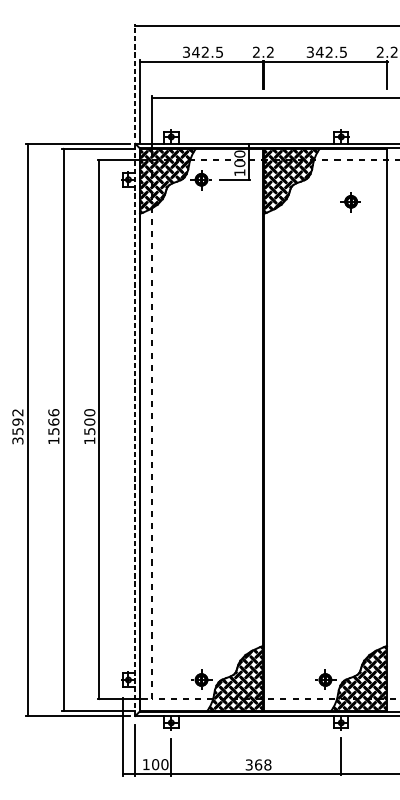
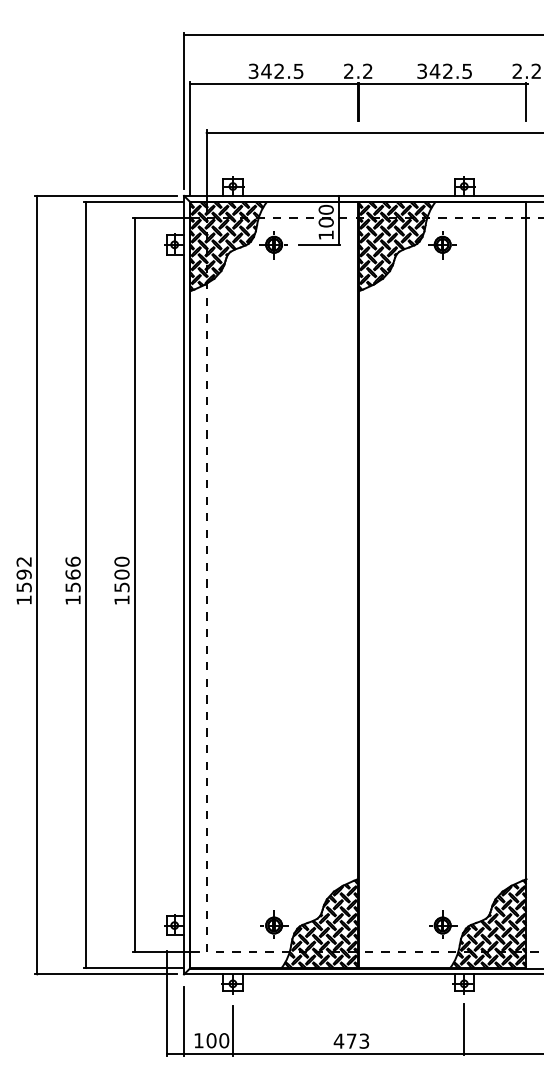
line: (135, 81) -> (184, 110), dashed -> solid
part: (351, 202) -> (442, 245), moved
line: (135, 429) -> (184, 584), dashed -> solid
text: (17, 440) -> (23, 599), 3592 -> 1592
text: (258, 764) -> (351, 1040), 368 -> 473

